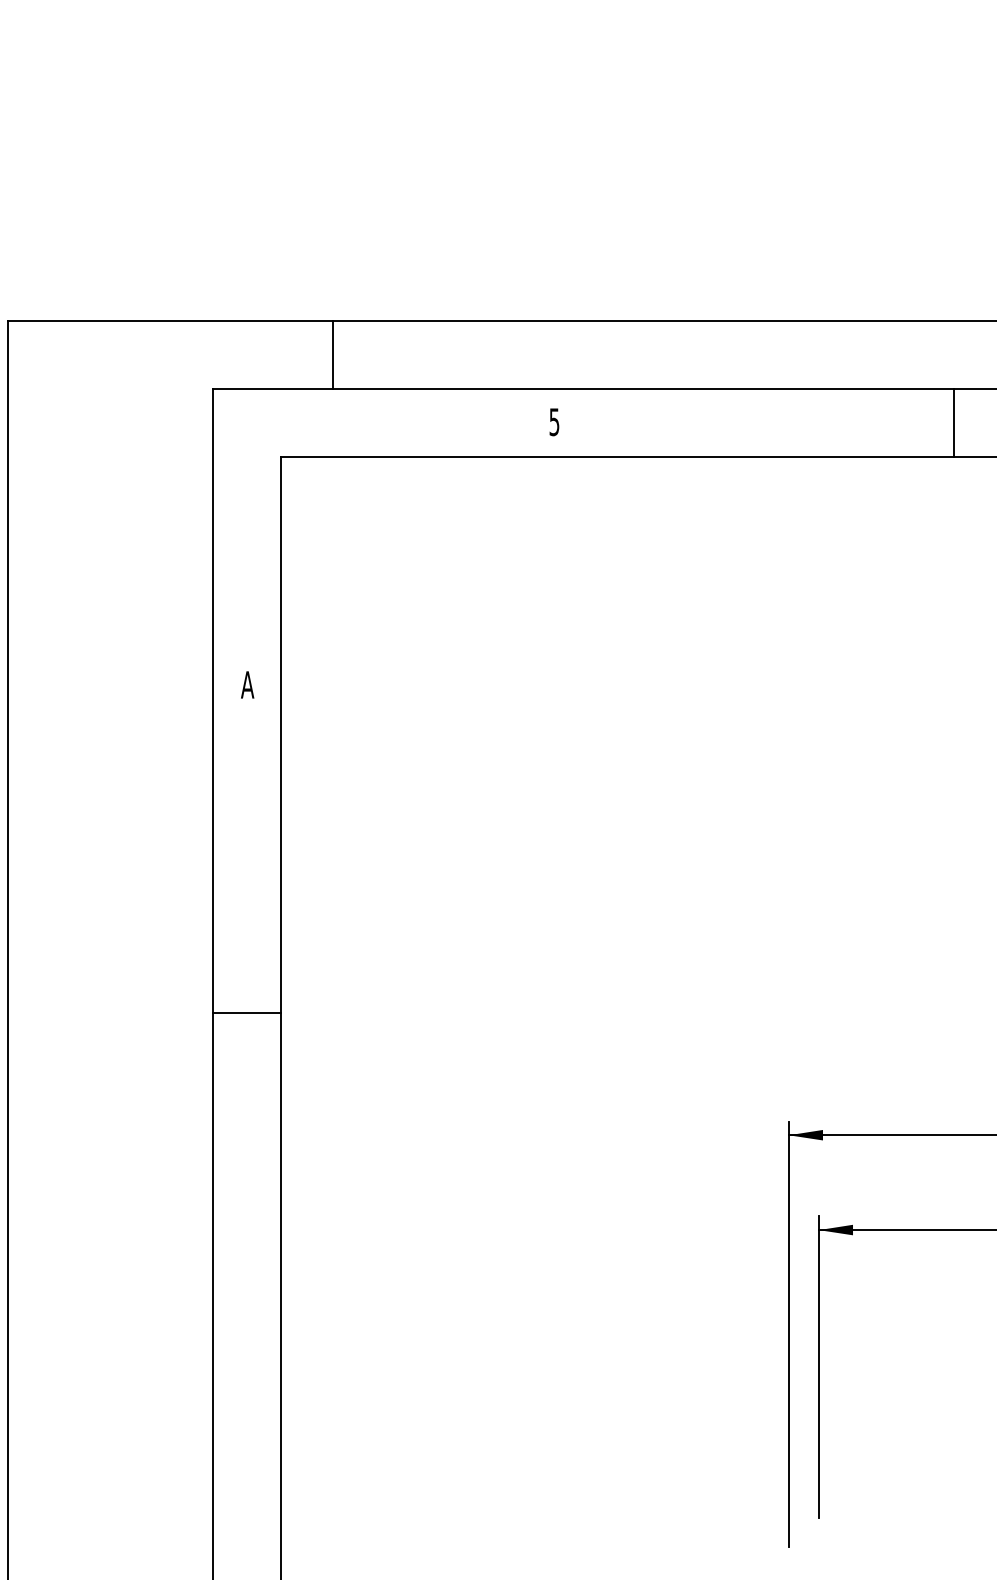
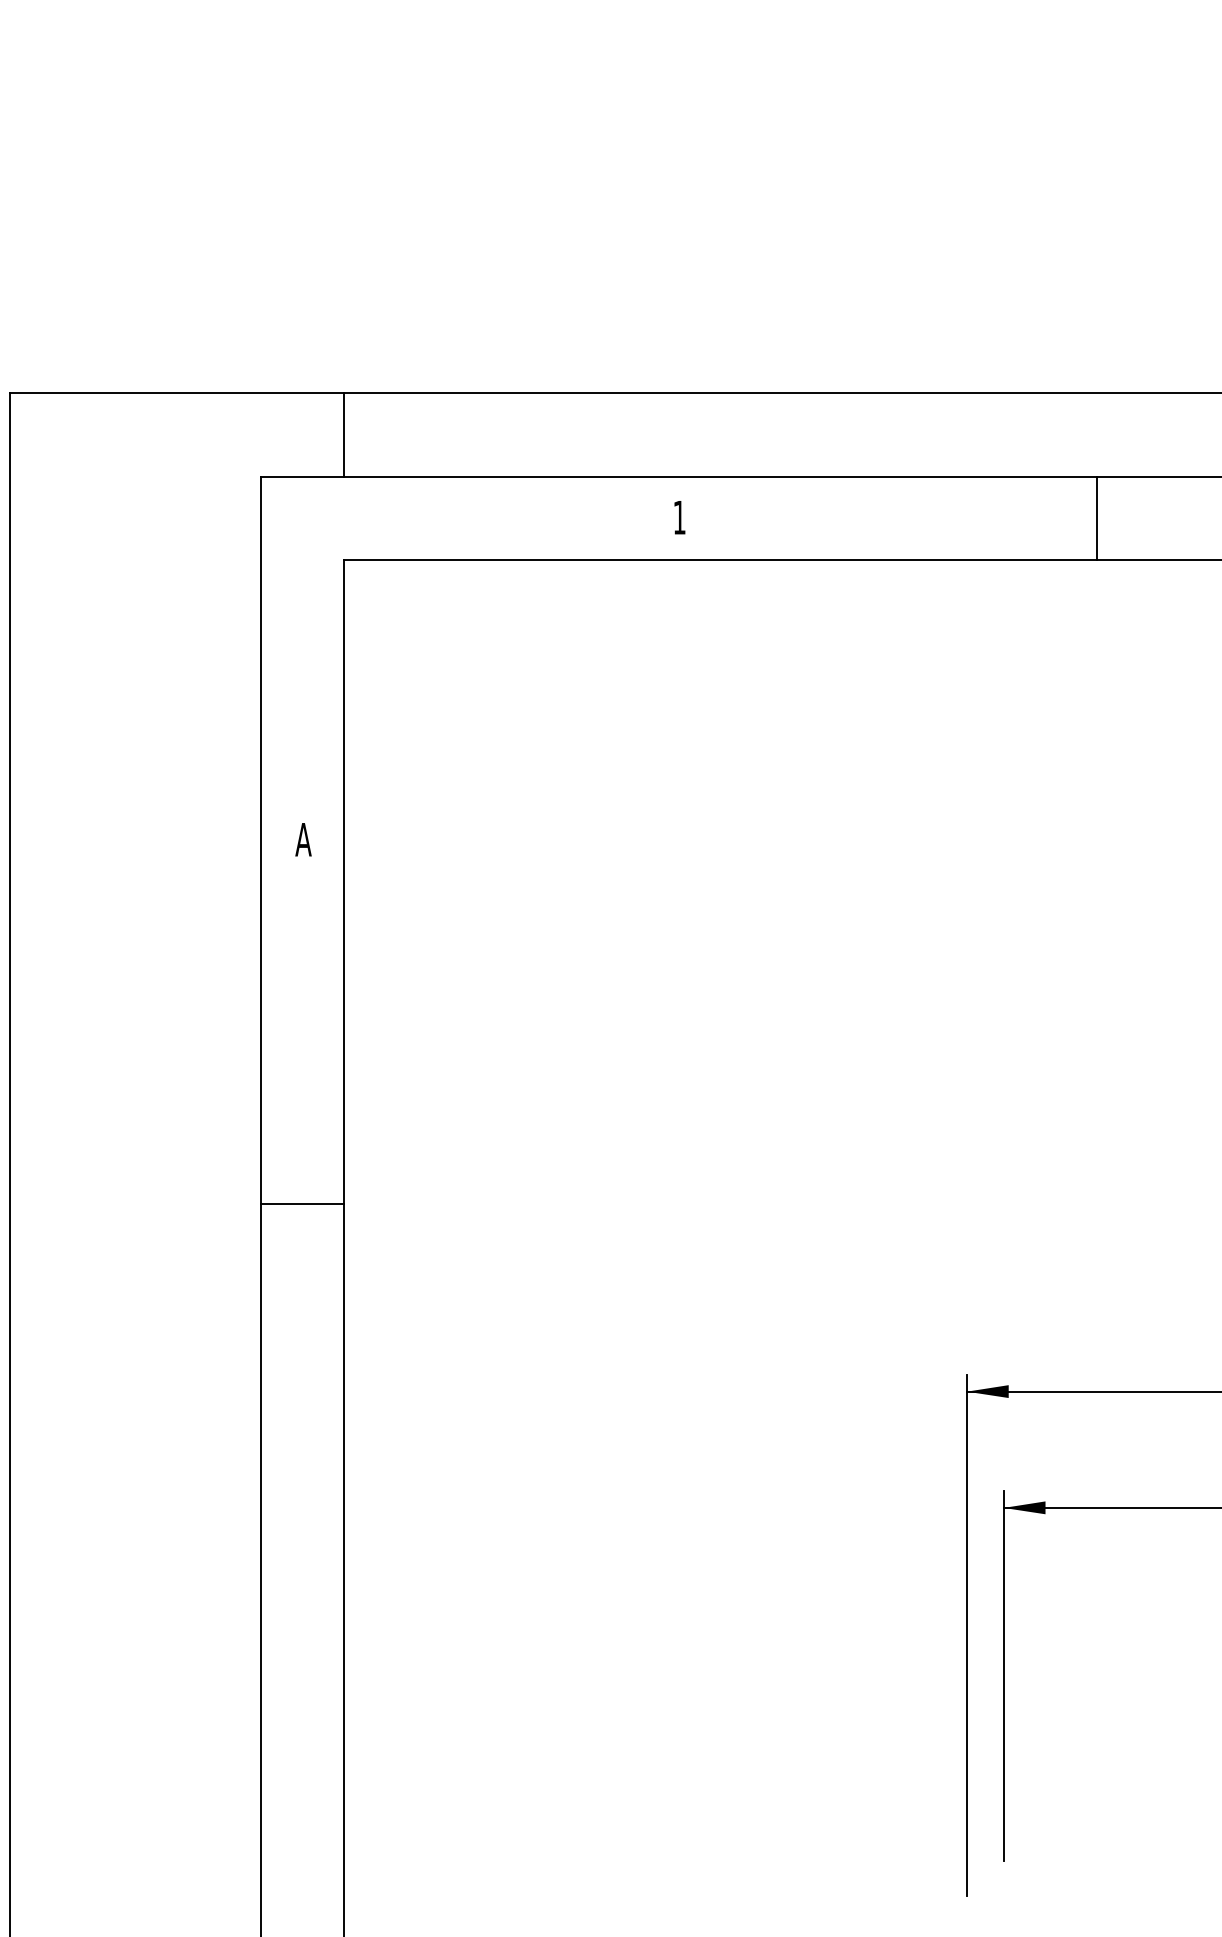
line: (333, 354) -> (344, 434), moved
text: (554, 422) -> (679, 517), 5 -> 1
line: (954, 422) -> (1097, 518), moved
line: (246, 1013) -> (302, 1204), moved

